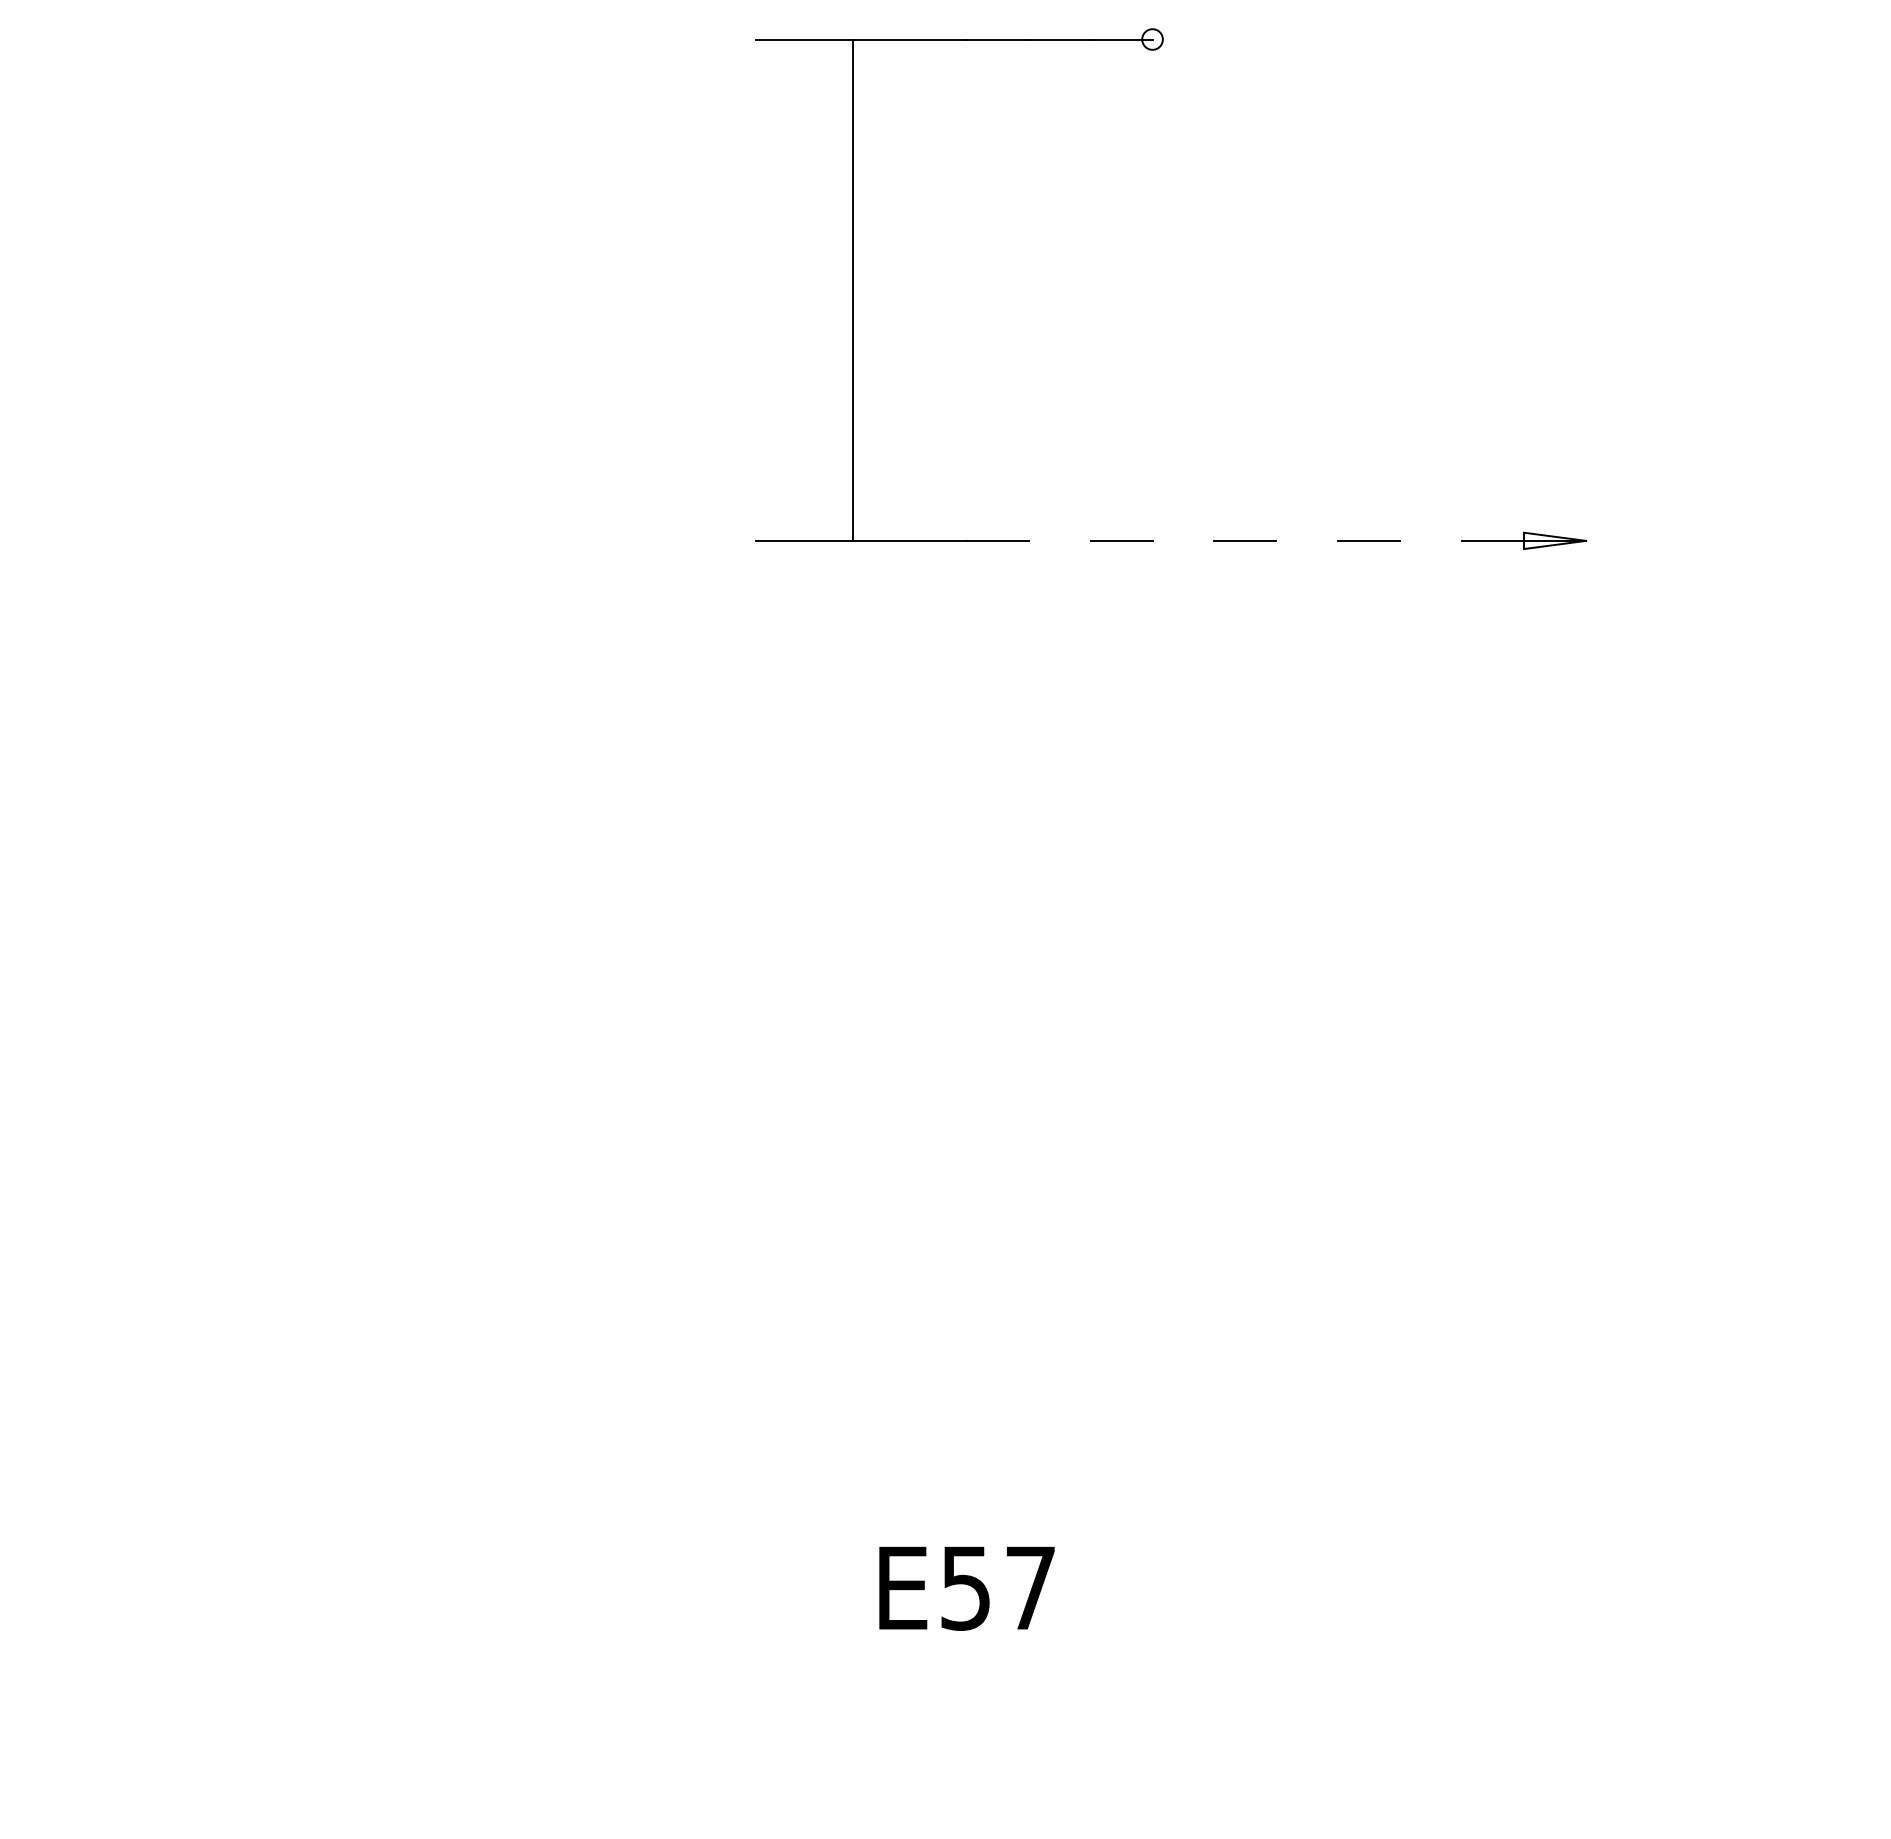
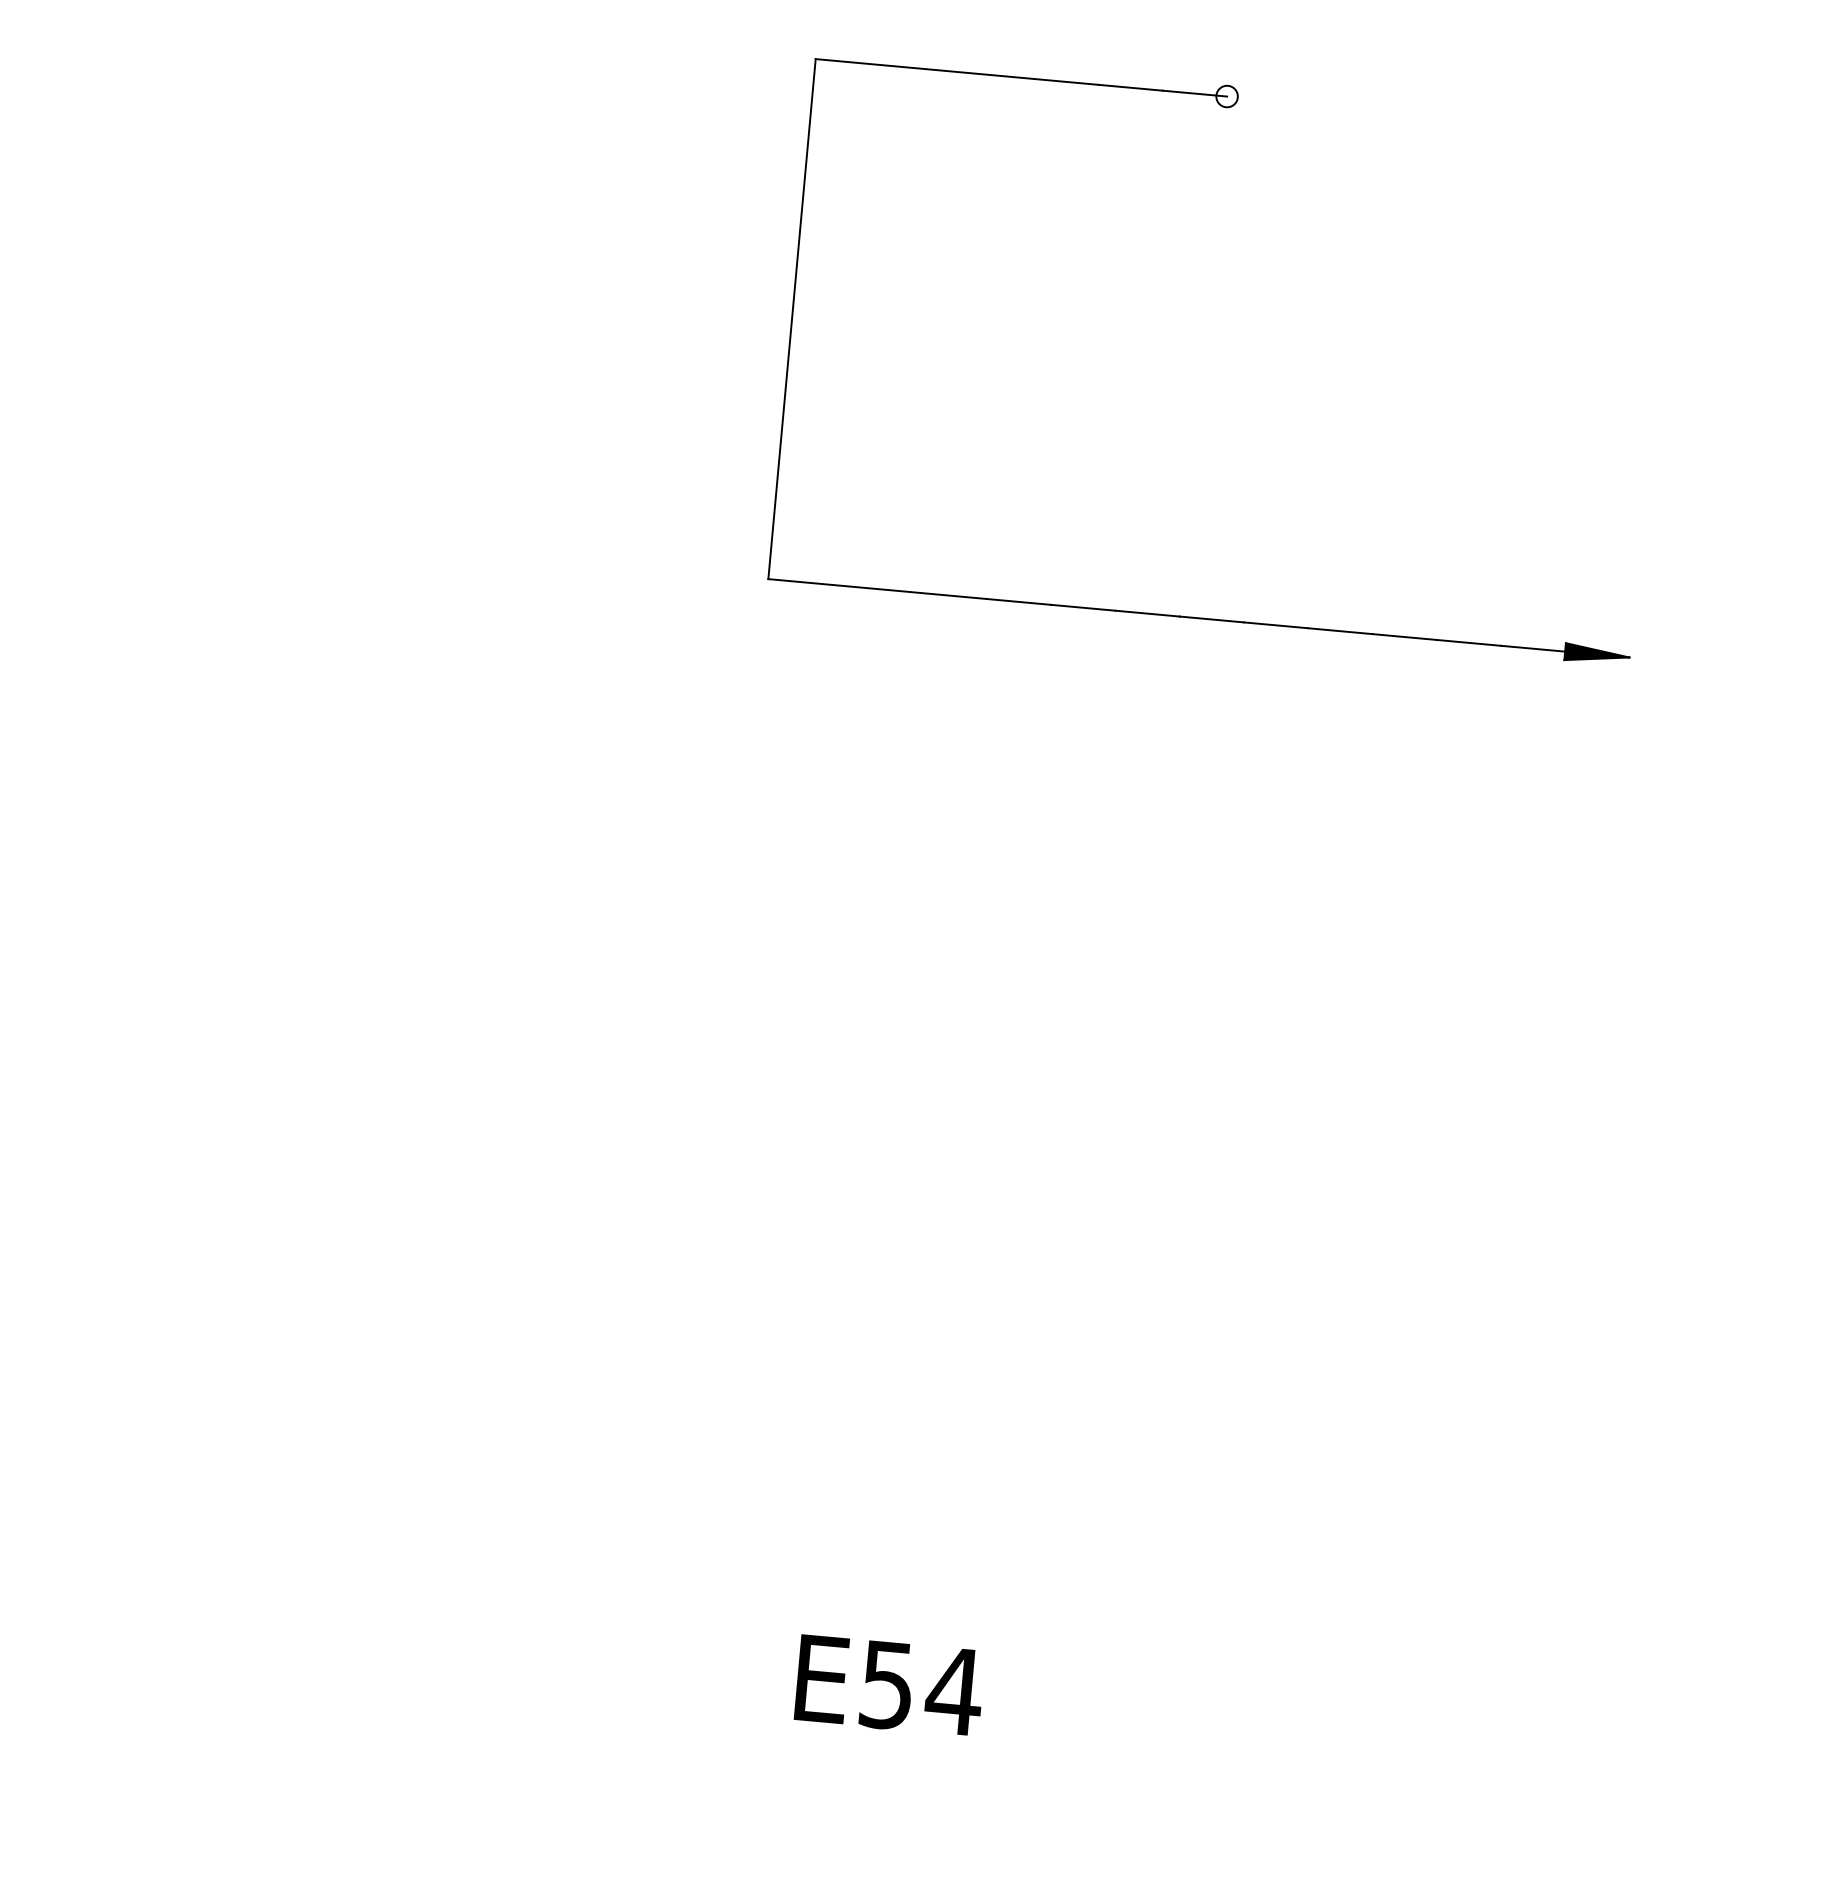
line: (852, 289) -> (791, 318), moved
line: (1059, 540) -> (1083, 607), added
line: (1183, 540) -> (1211, 619), added
line: (1307, 540) -> (1340, 630), added
line: (1431, 540) -> (1469, 642), added
fill: (1555, 540) -> (1597, 654), added
text: (1030, 1587) -> (954, 1690), E57 -> E54

